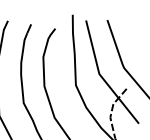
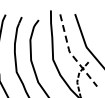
line: (100, 76) -> (70, 53), solid -> dashed

